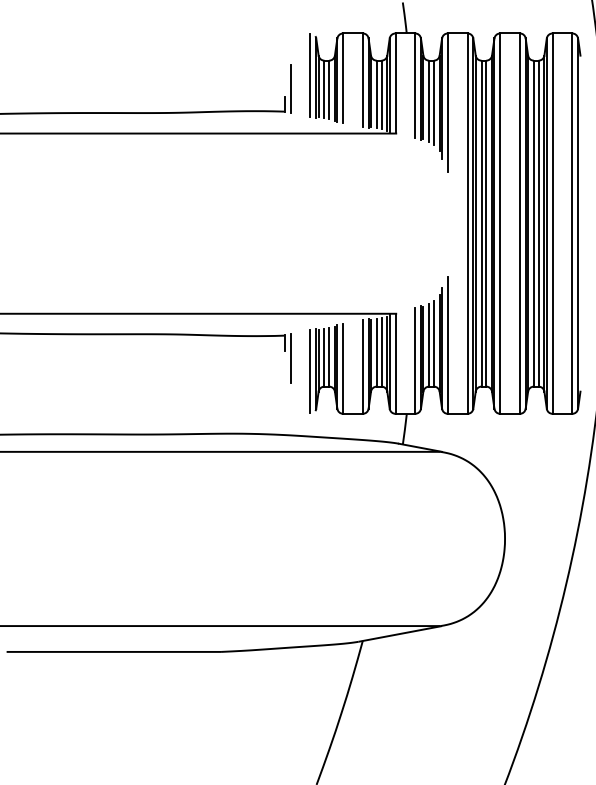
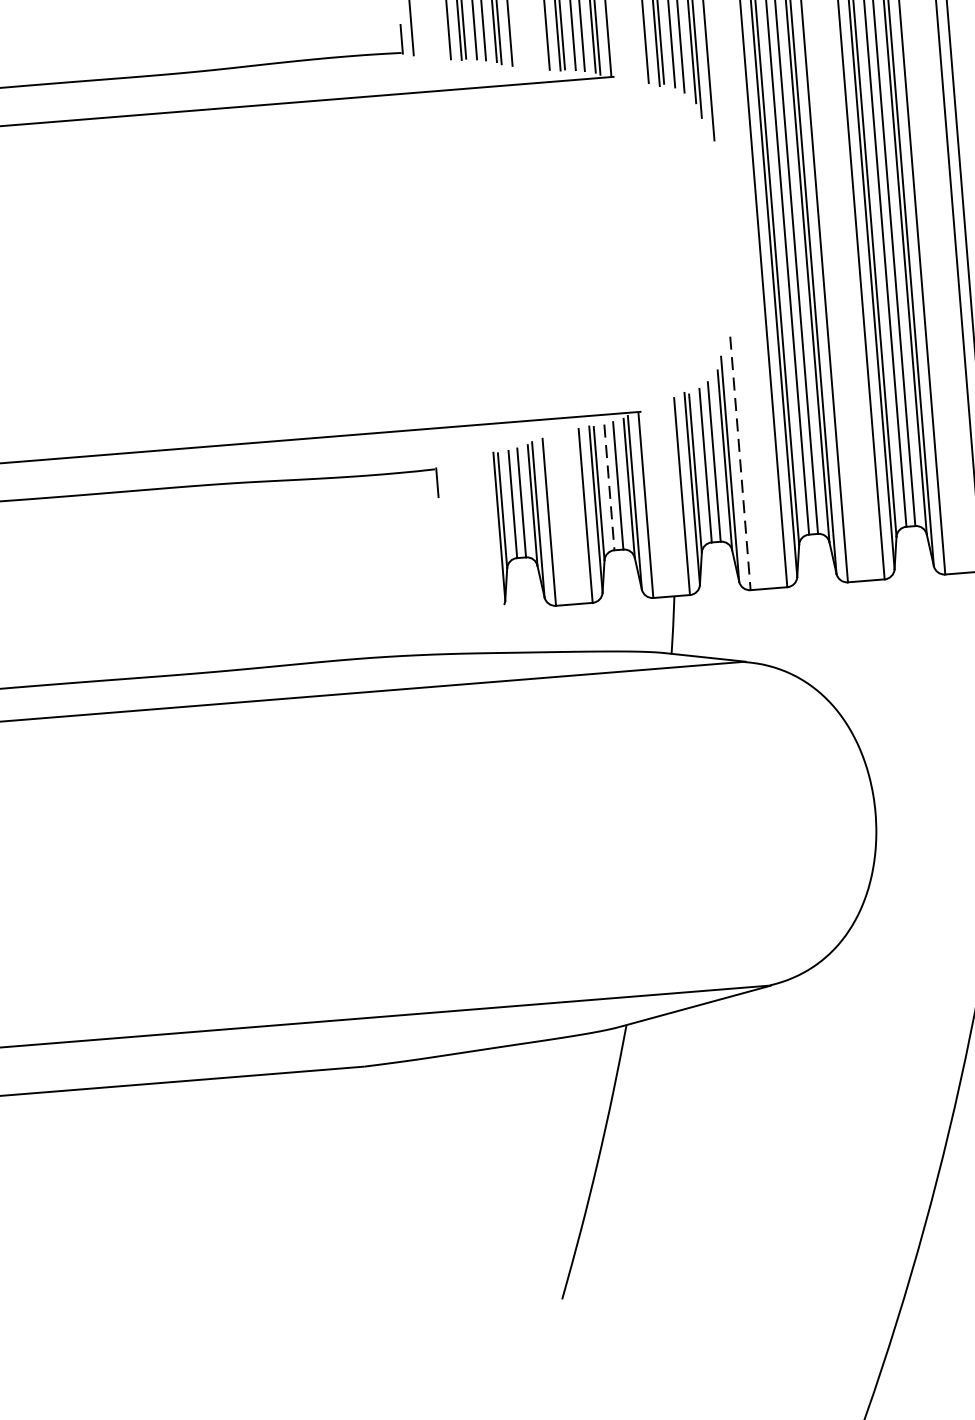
line: (447, 346) -> (739, 465), solid -> dashed
line: (376, 352) -> (608, 486), solid -> dashed
line: (290, 357) -> (449, 508), removed
line: (310, 371) -> (489, 532), removed

